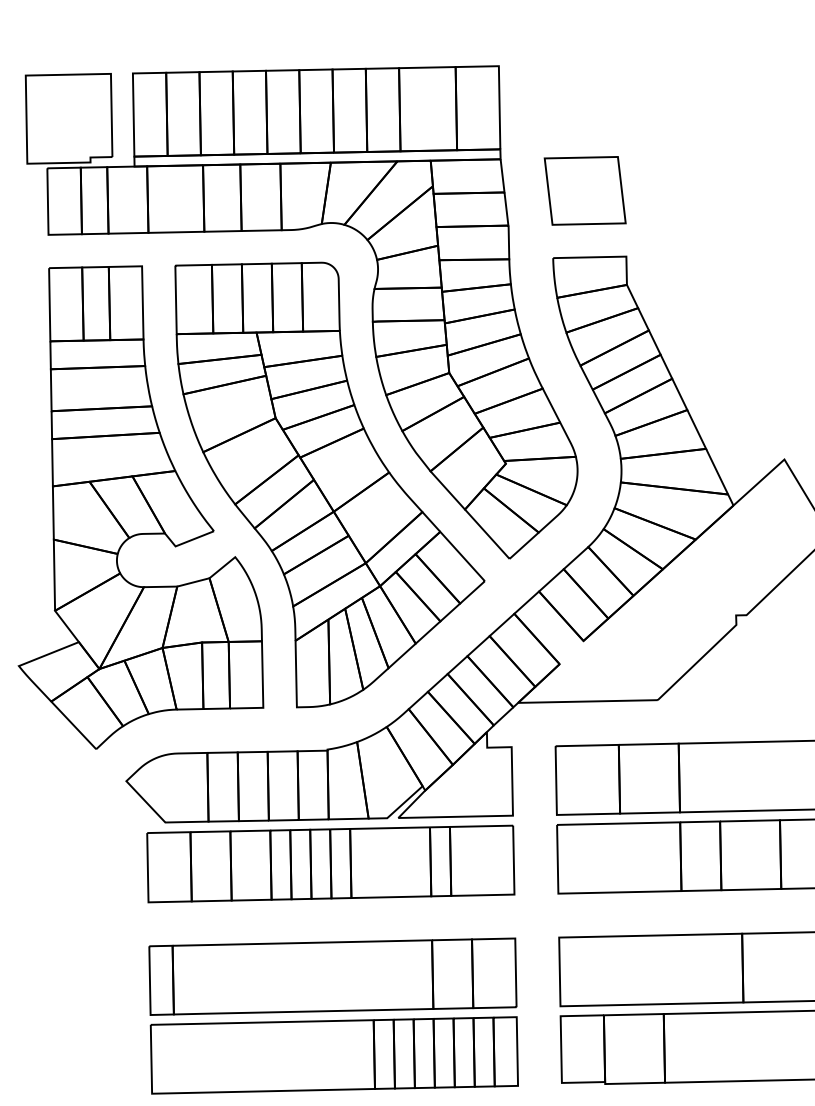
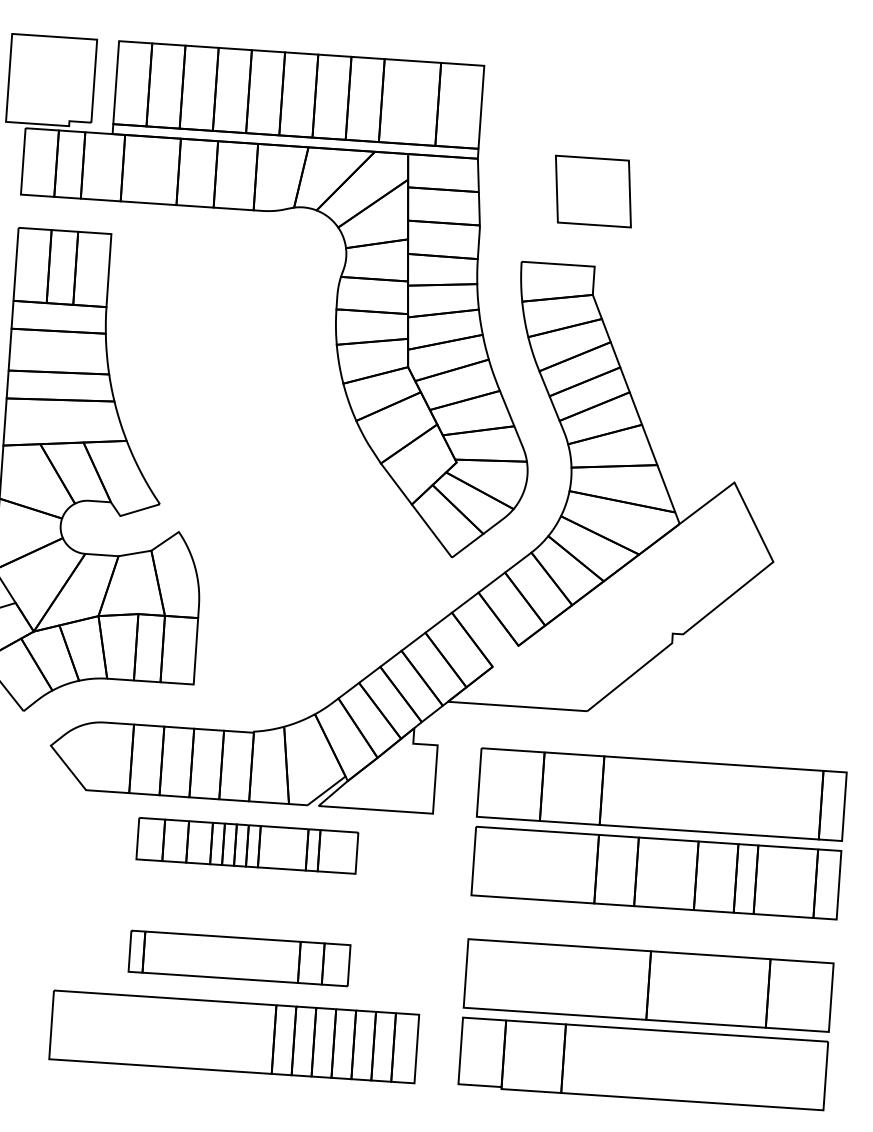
part: (585, 190) -> (593, 191), moved
part: (331, 478) -> (281, 461), removed
part: (330, 863) -> (247, 845), size x0.6
part: (332, 976) -> (239, 958), size x0.6

